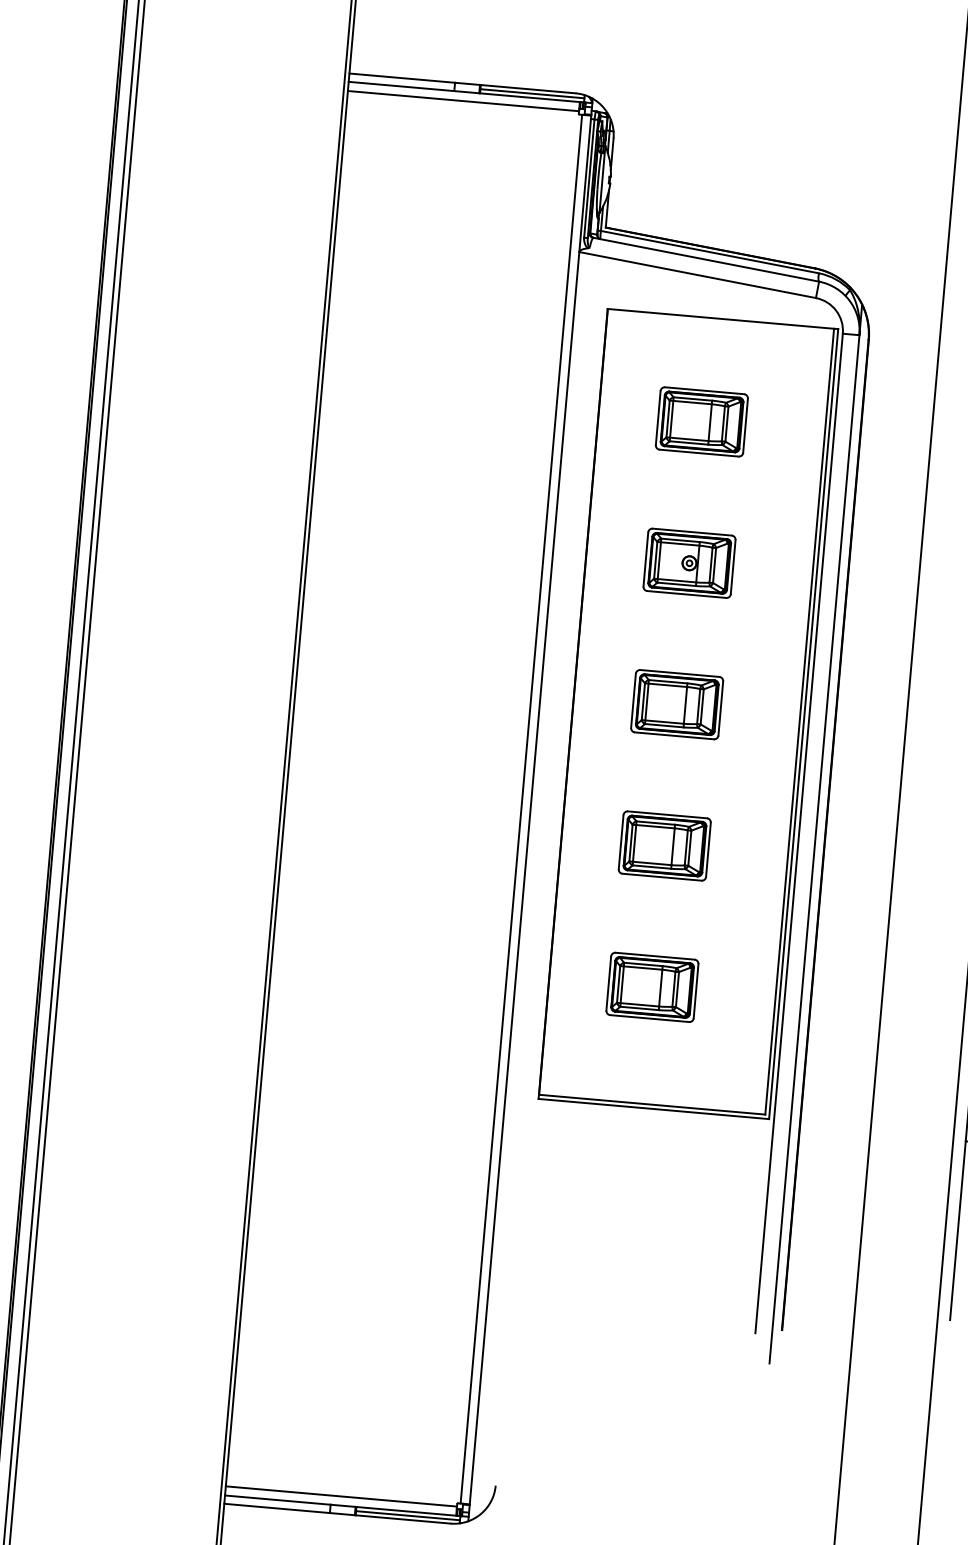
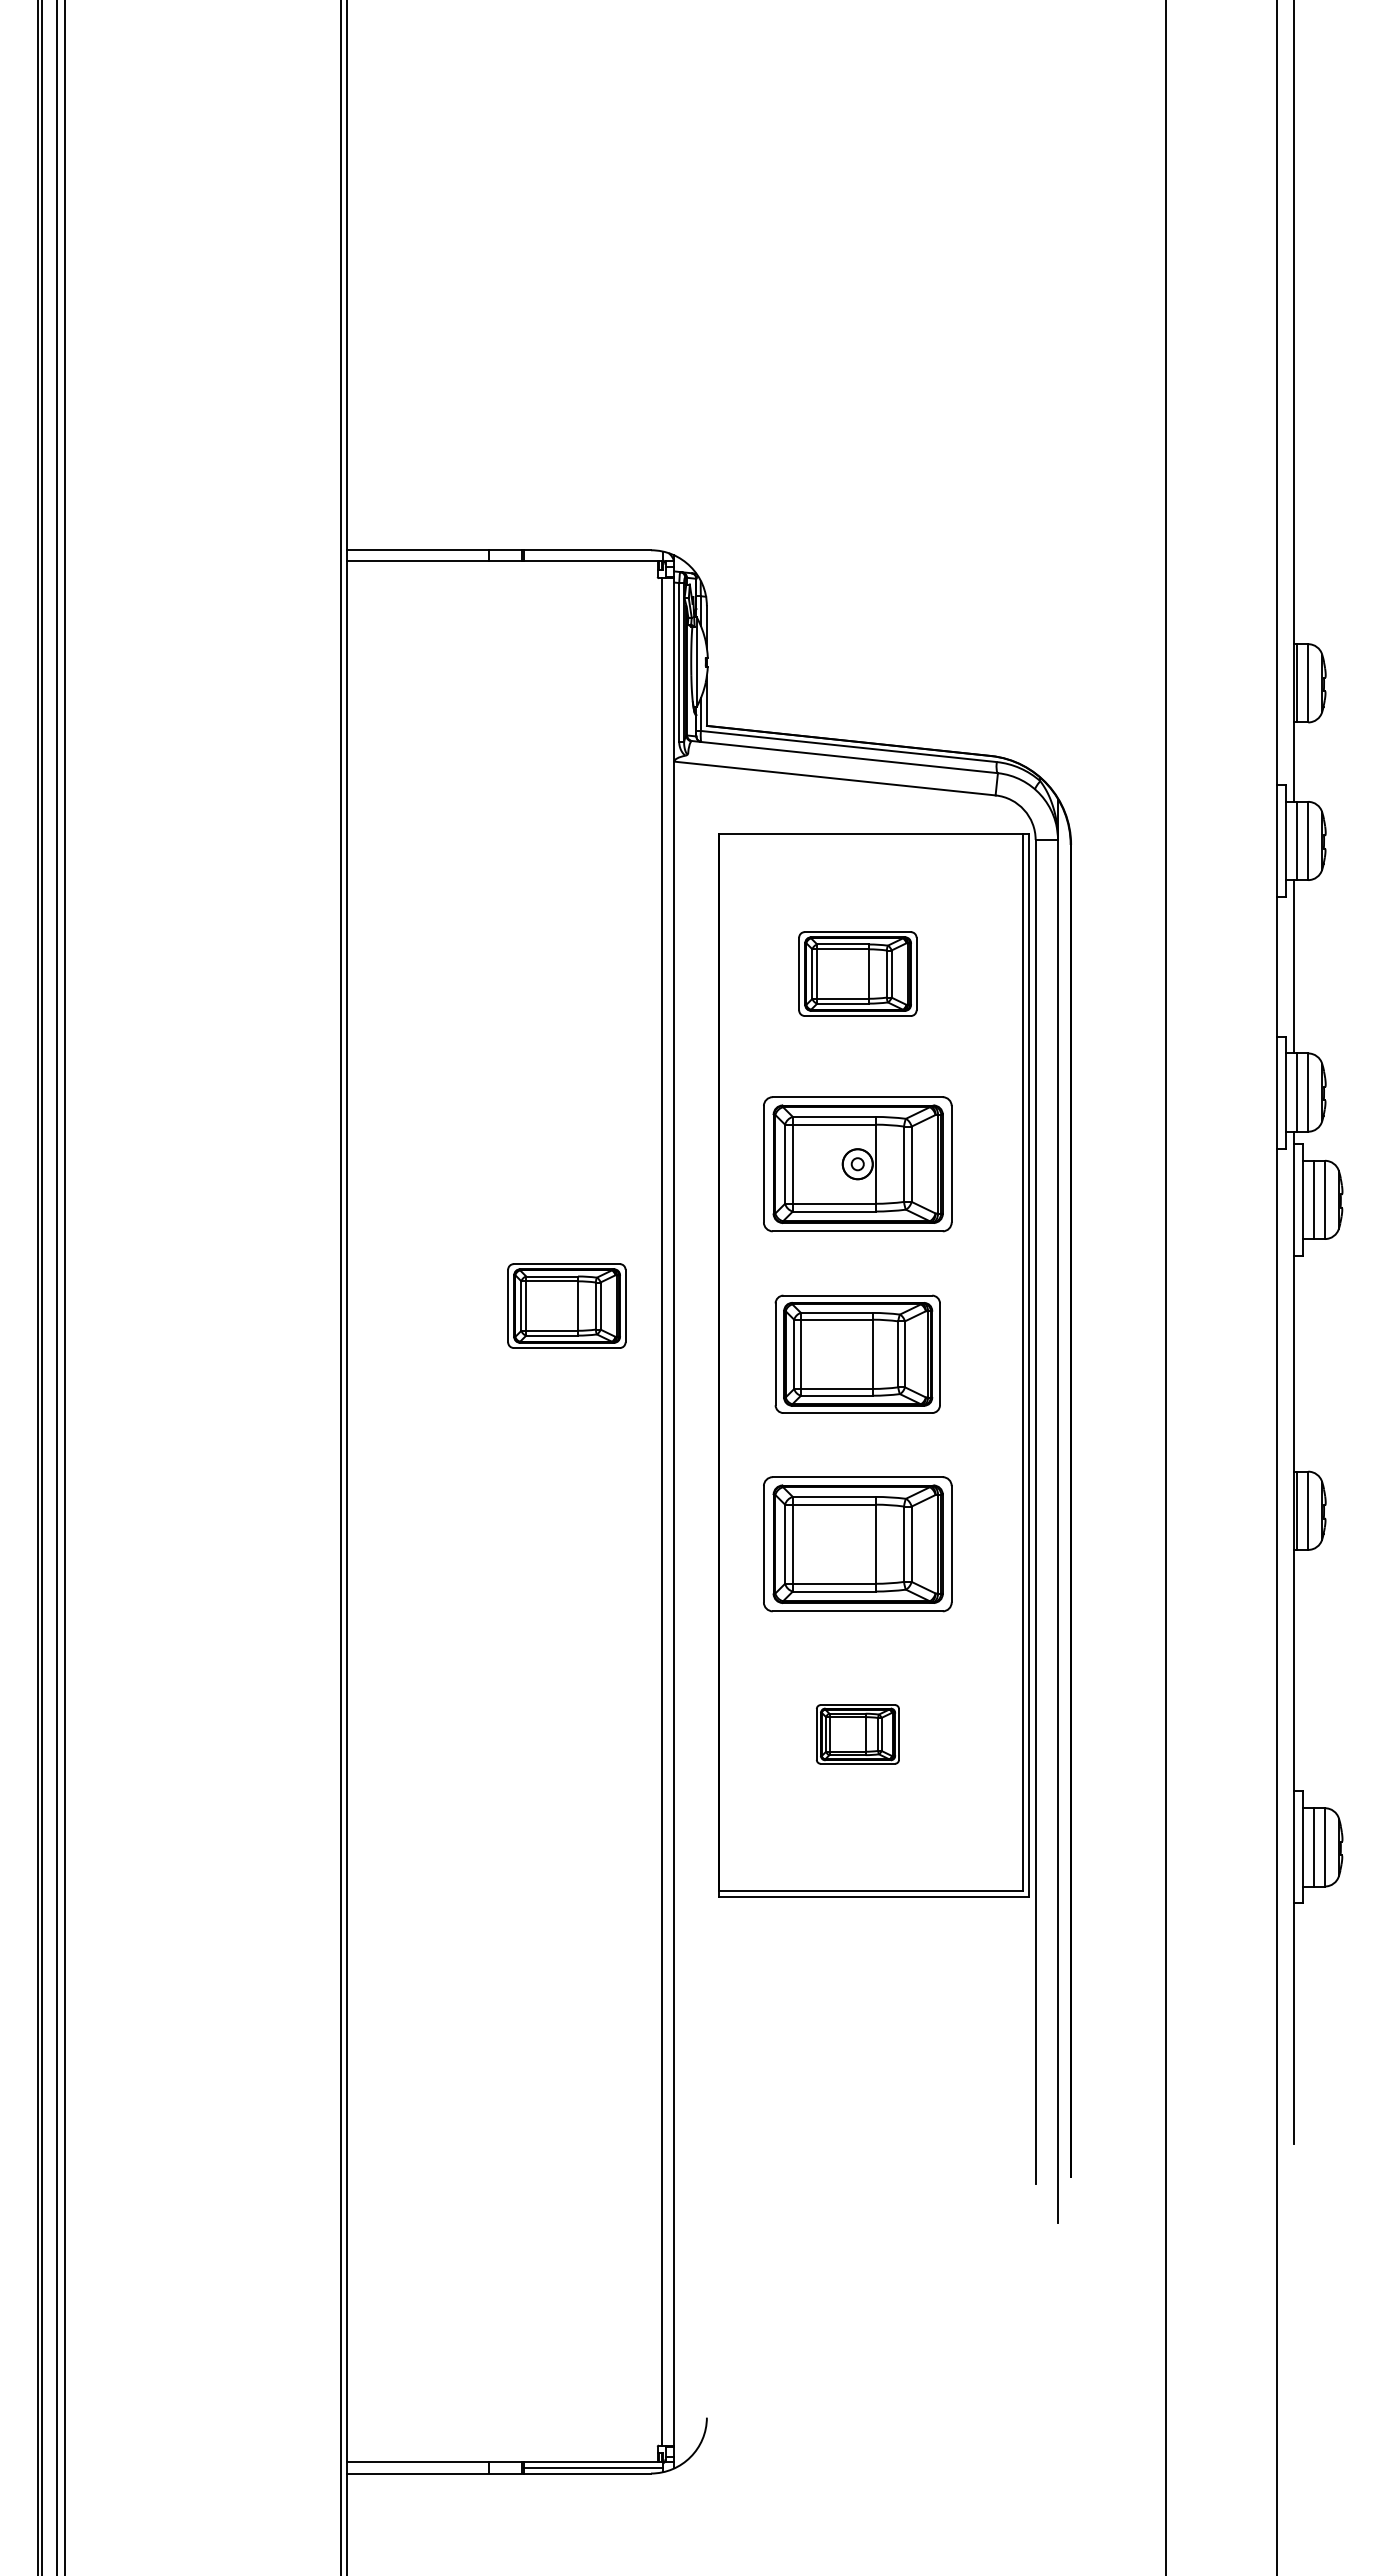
line: (532, 93) -> (593, 555), removed
line: (462, 100) -> (501, 573), removed
part: (689, 562) -> (857, 1163), size x1.6
part: (463, 649) -> (566, 1305), added
part: (676, 704) -> (857, 1353), size x1.4
part: (664, 846) -> (857, 1544), size x1.6
part: (652, 987) -> (857, 1734), size x0.7
line: (340, 1496) -> (501, 2450), removed

